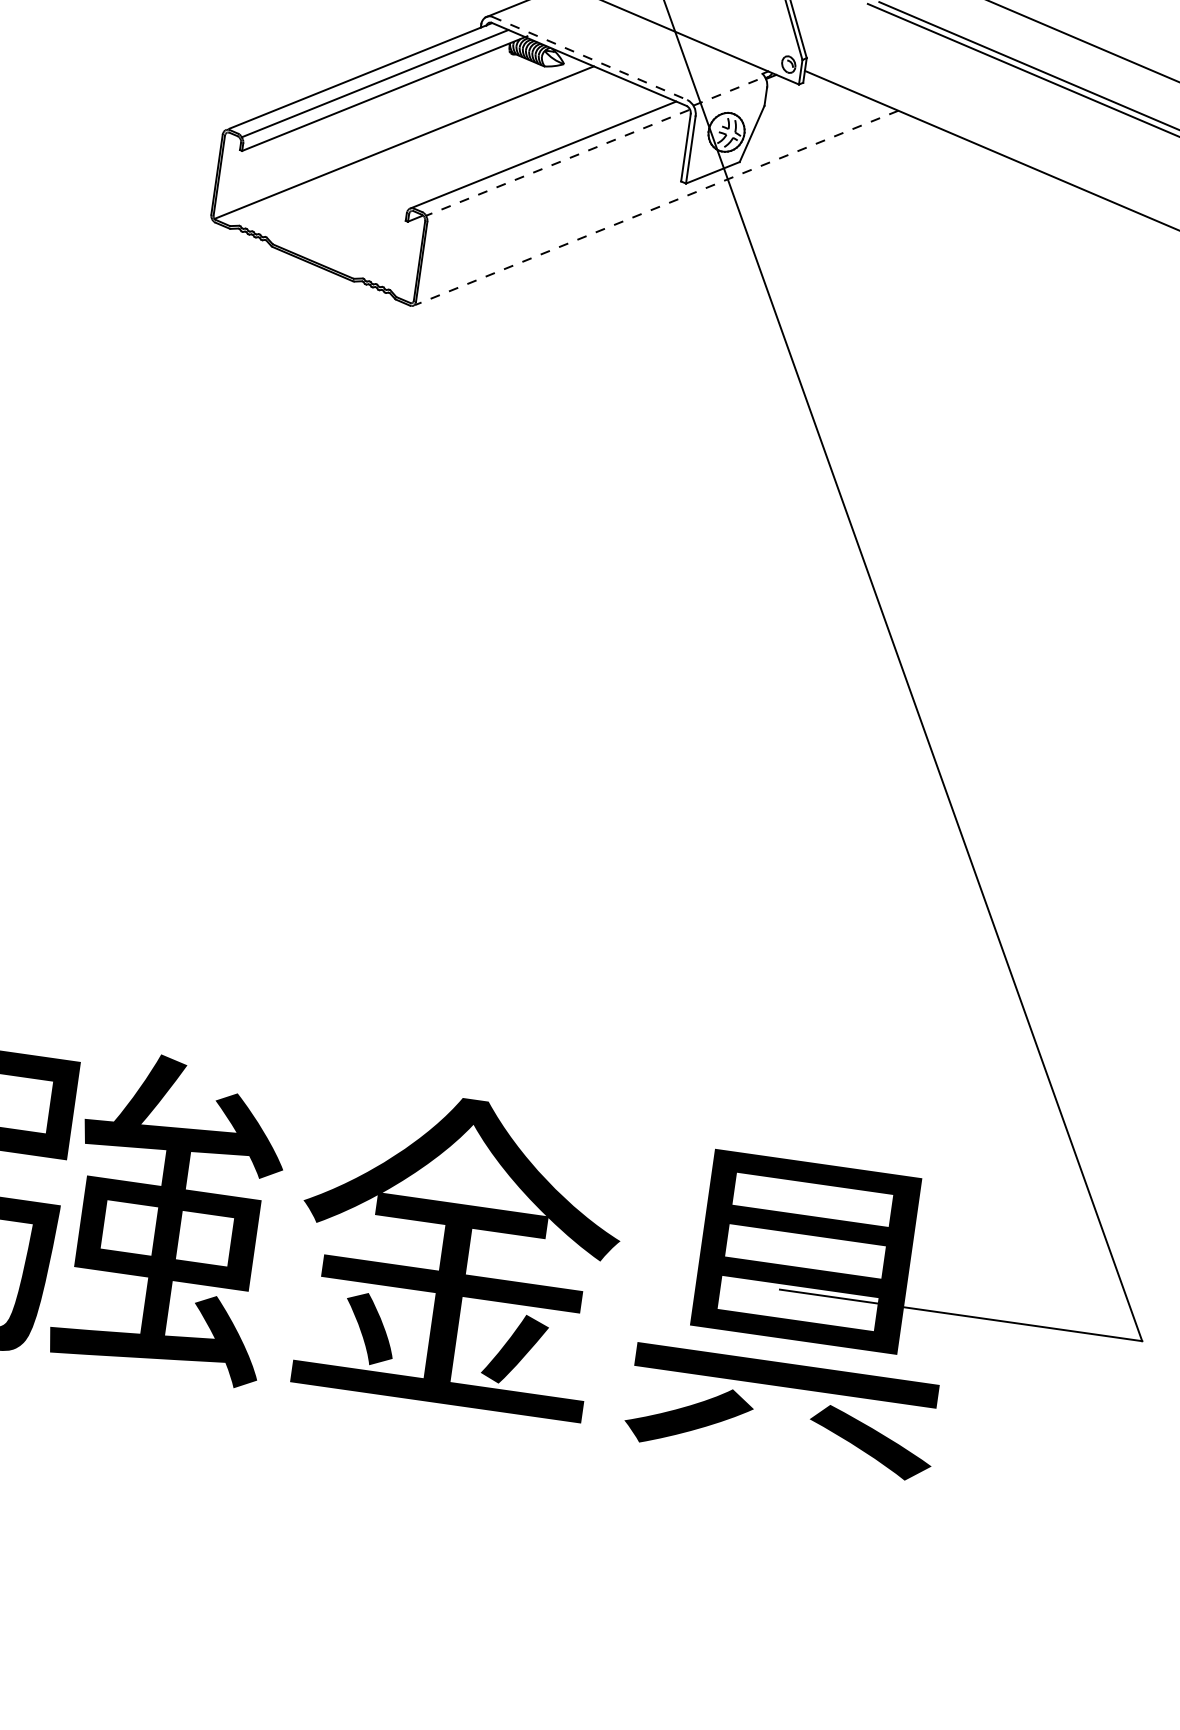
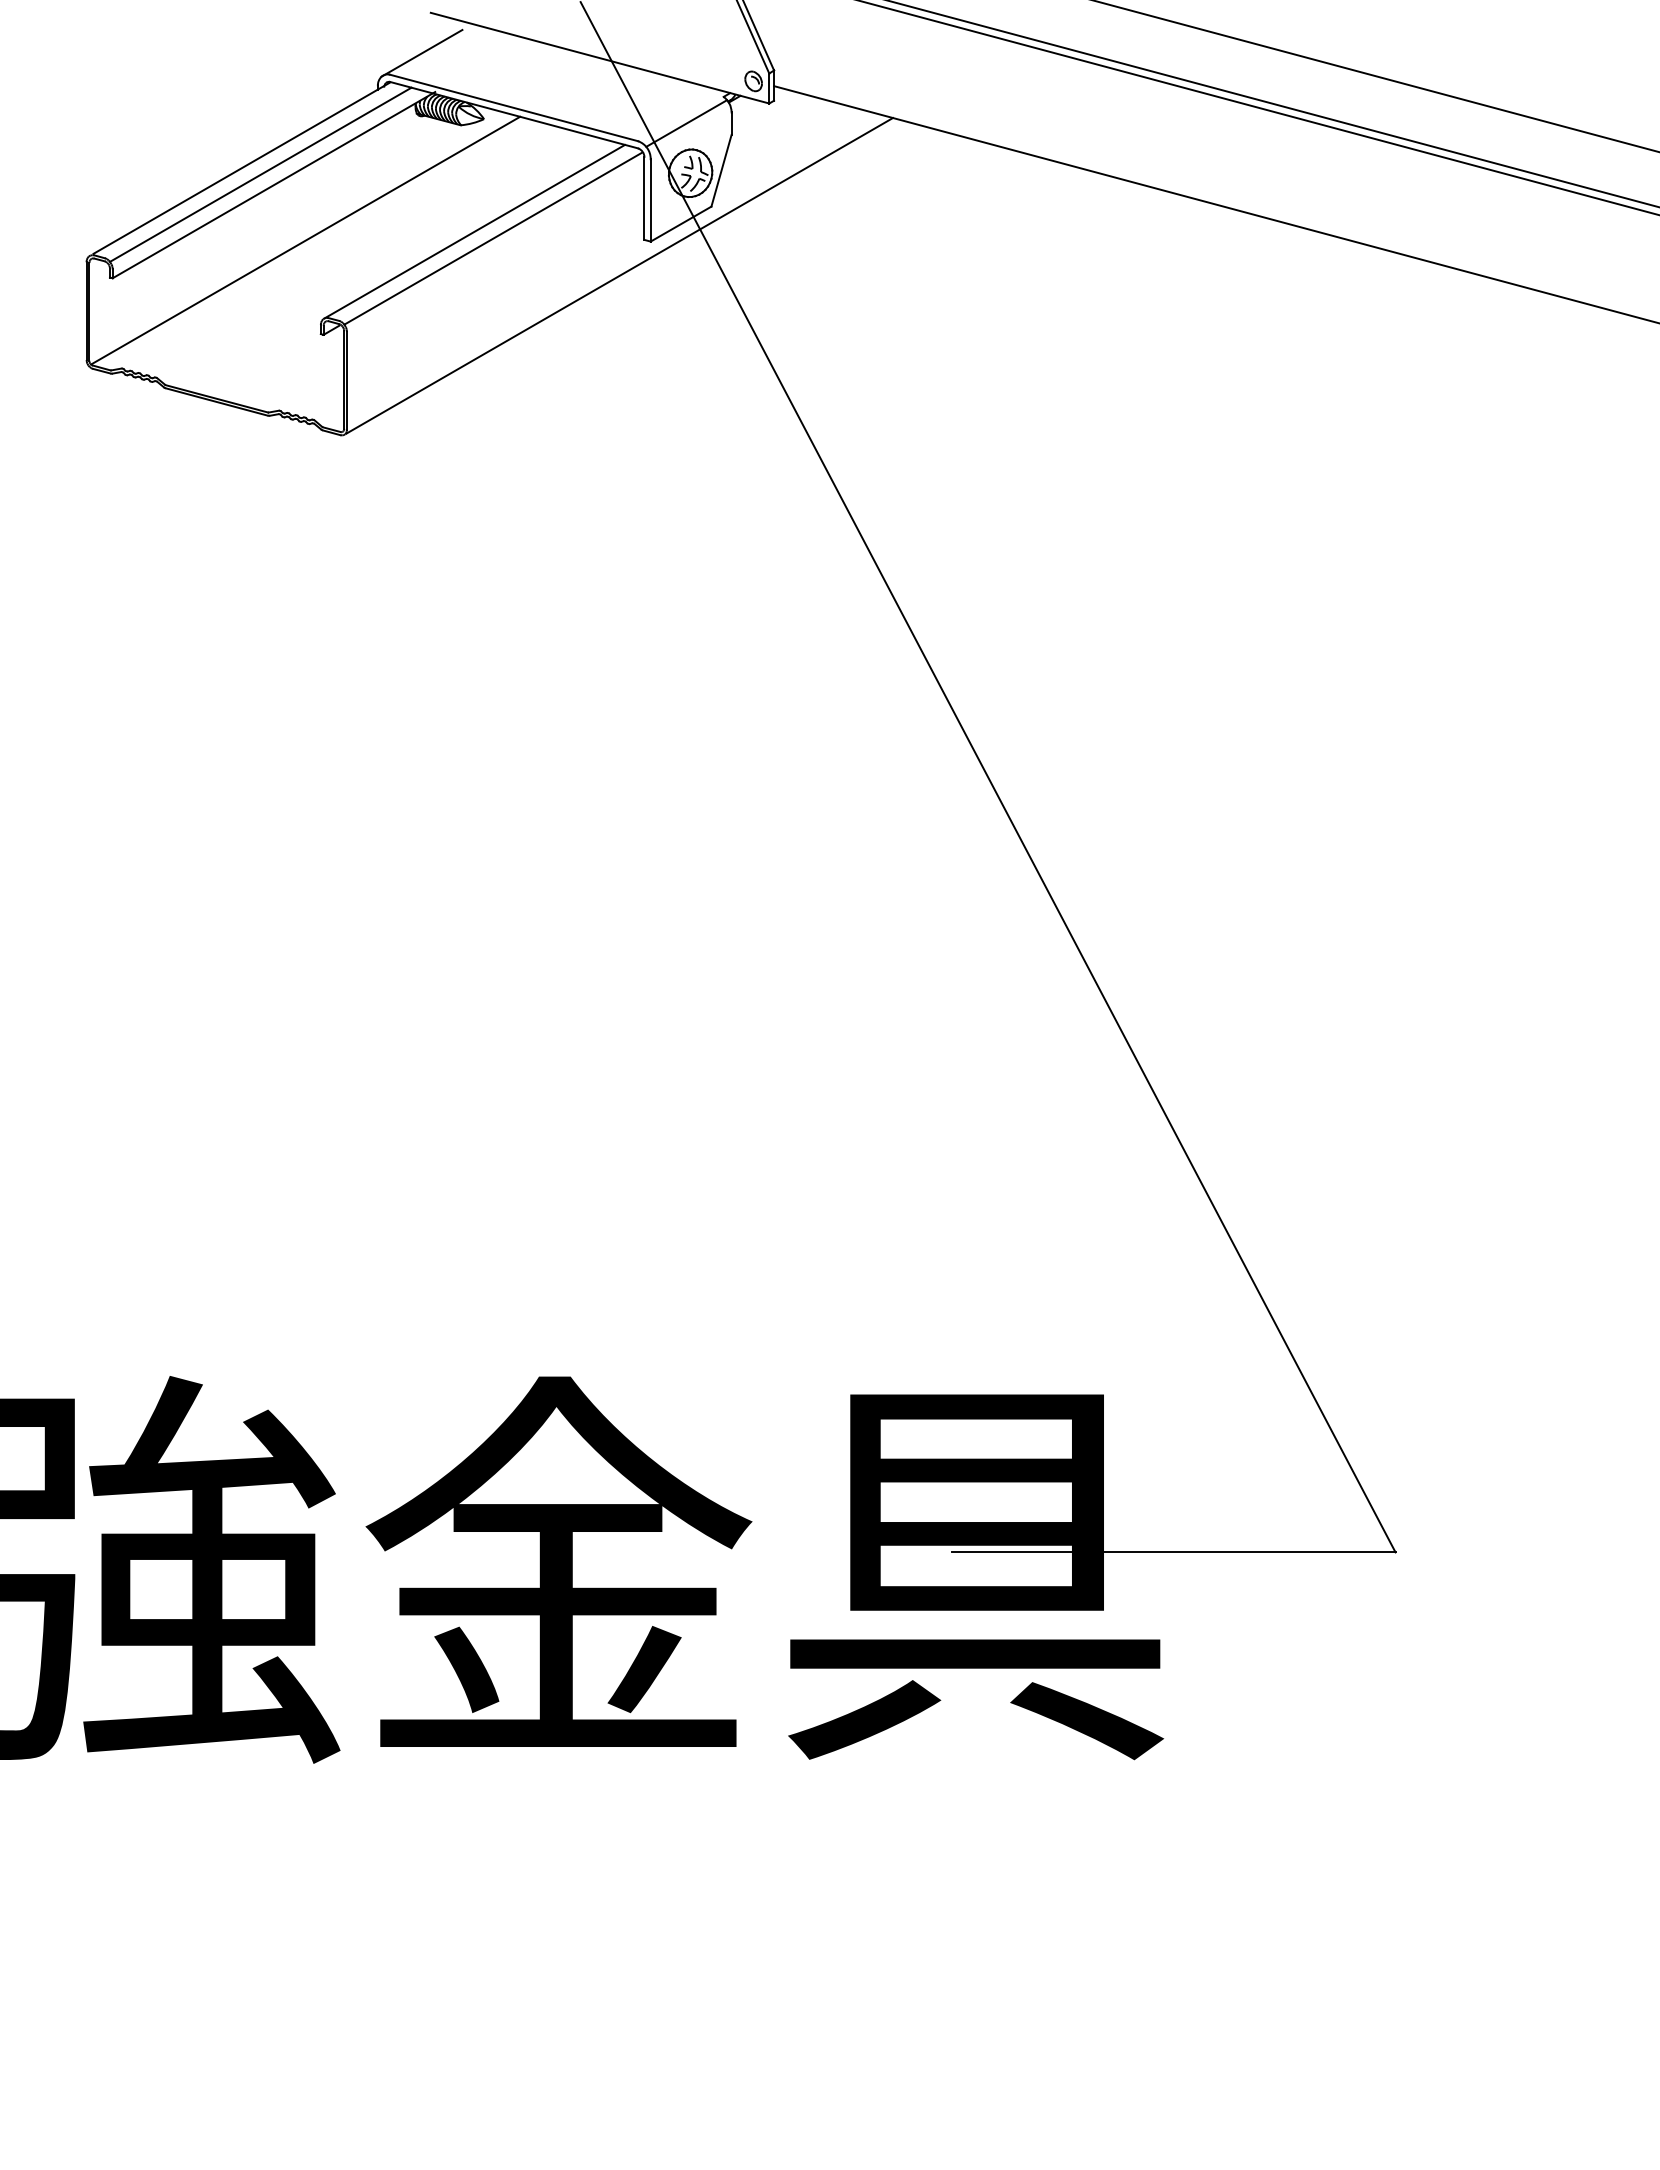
line: (589, 58) -> (513, 107), dashed -> solid
line: (729, 91) -> (686, 123), dashed -> solid
line: (557, 162) -> (493, 238), dashed -> solid
line: (656, 207) -> (619, 275), dashed -> solid

